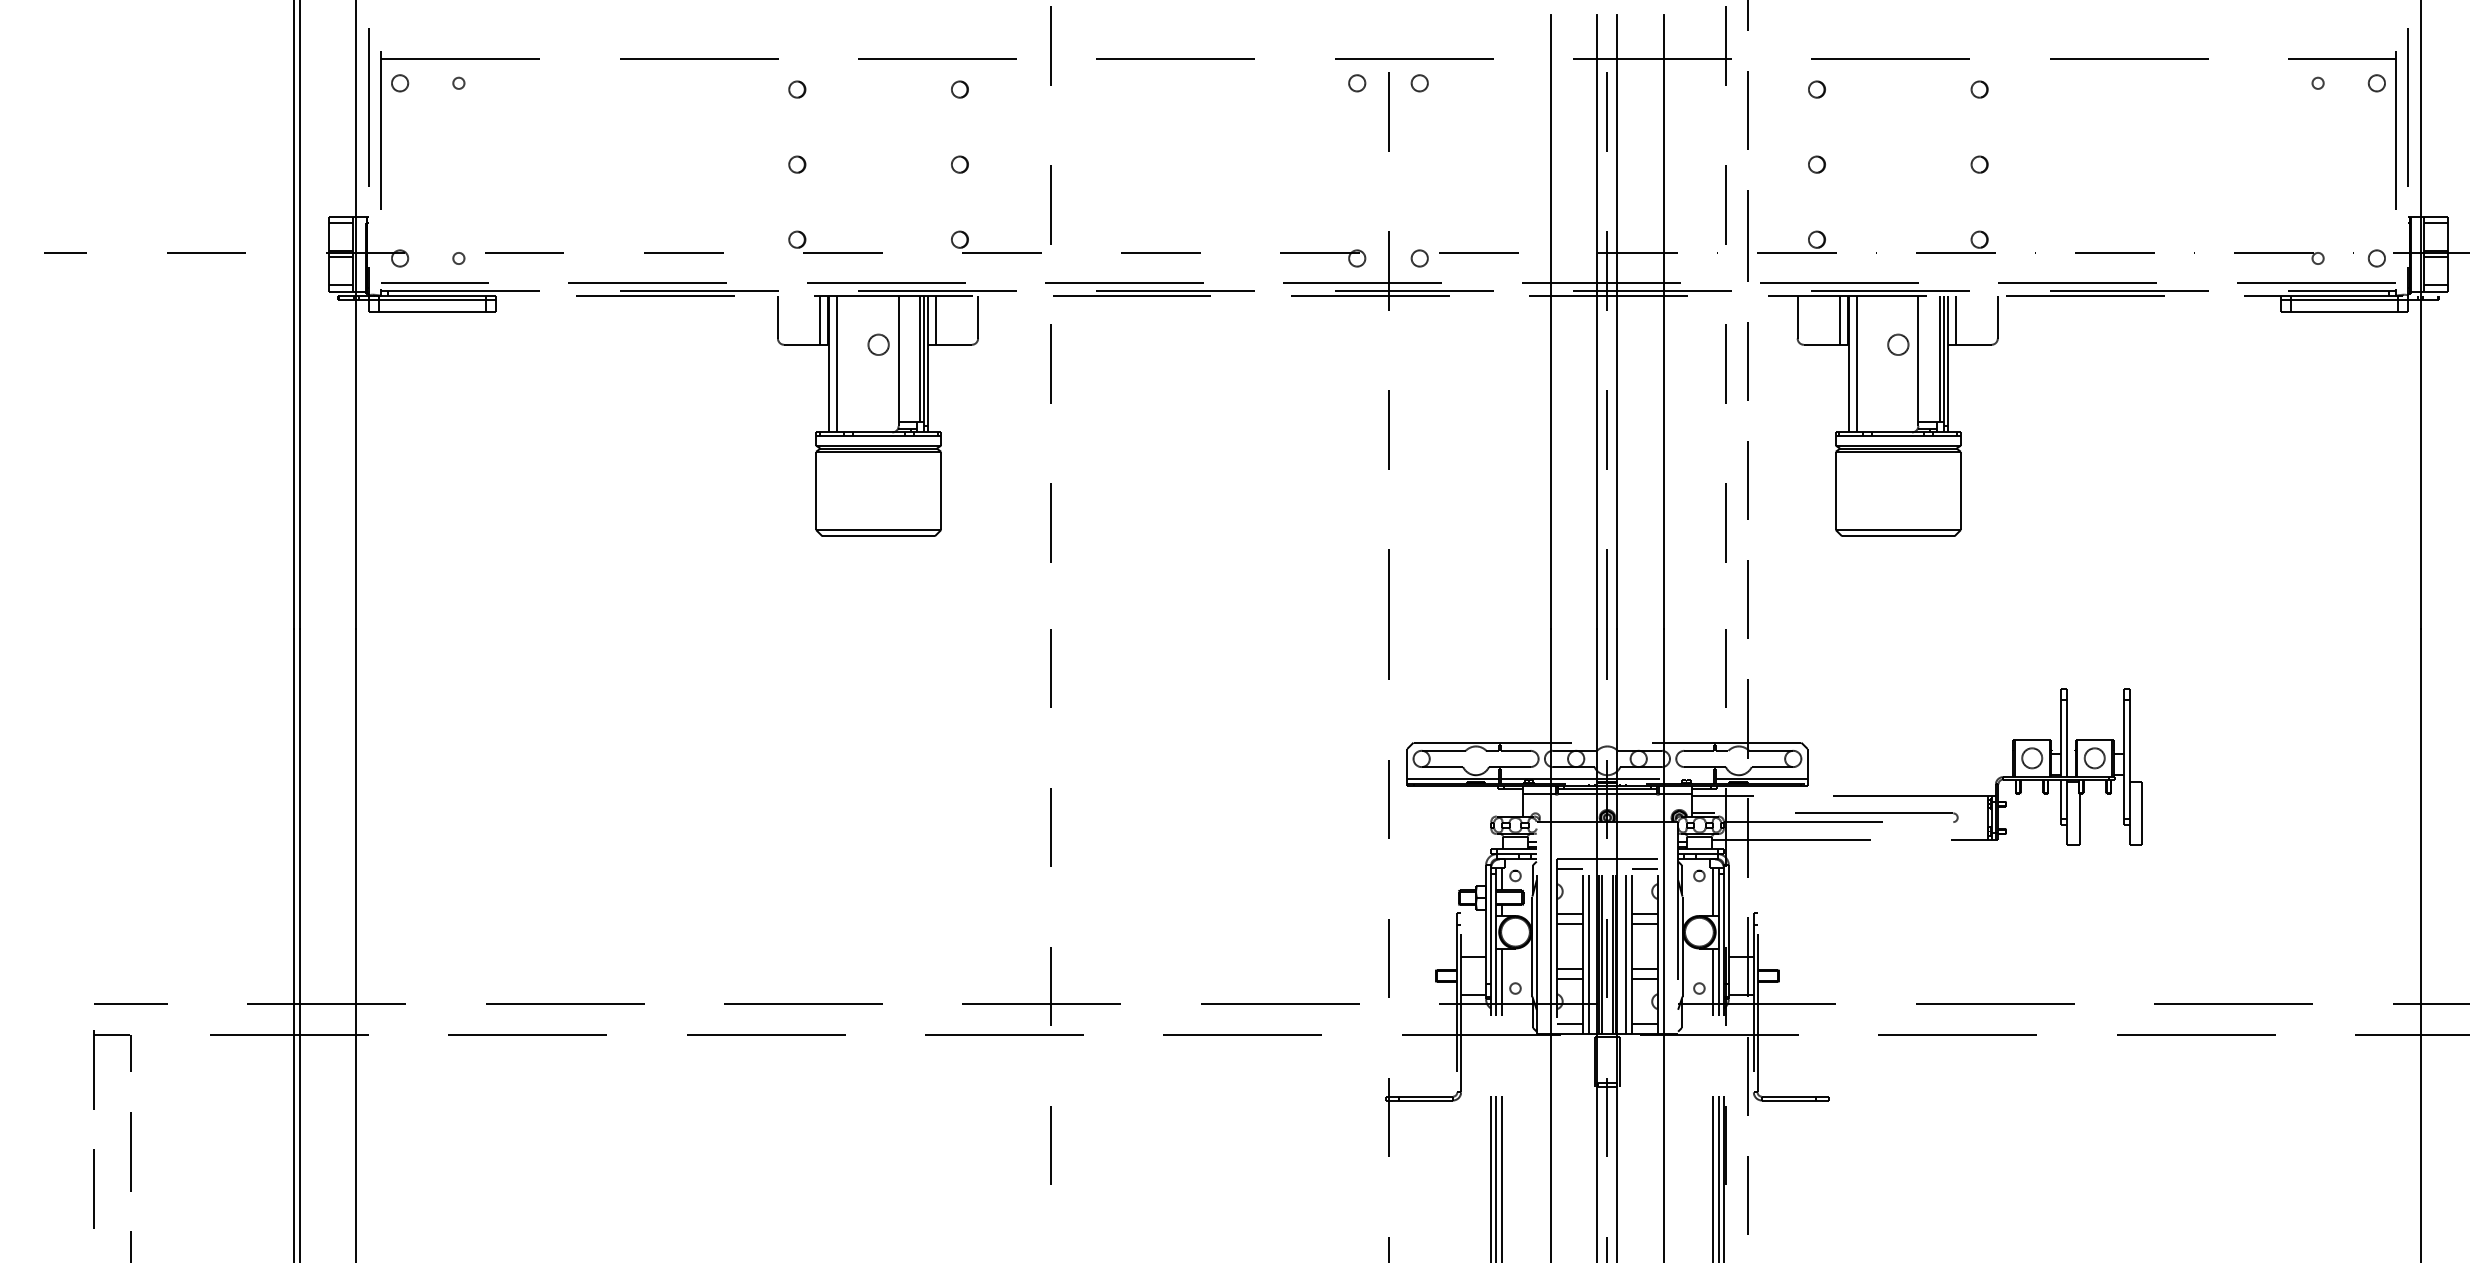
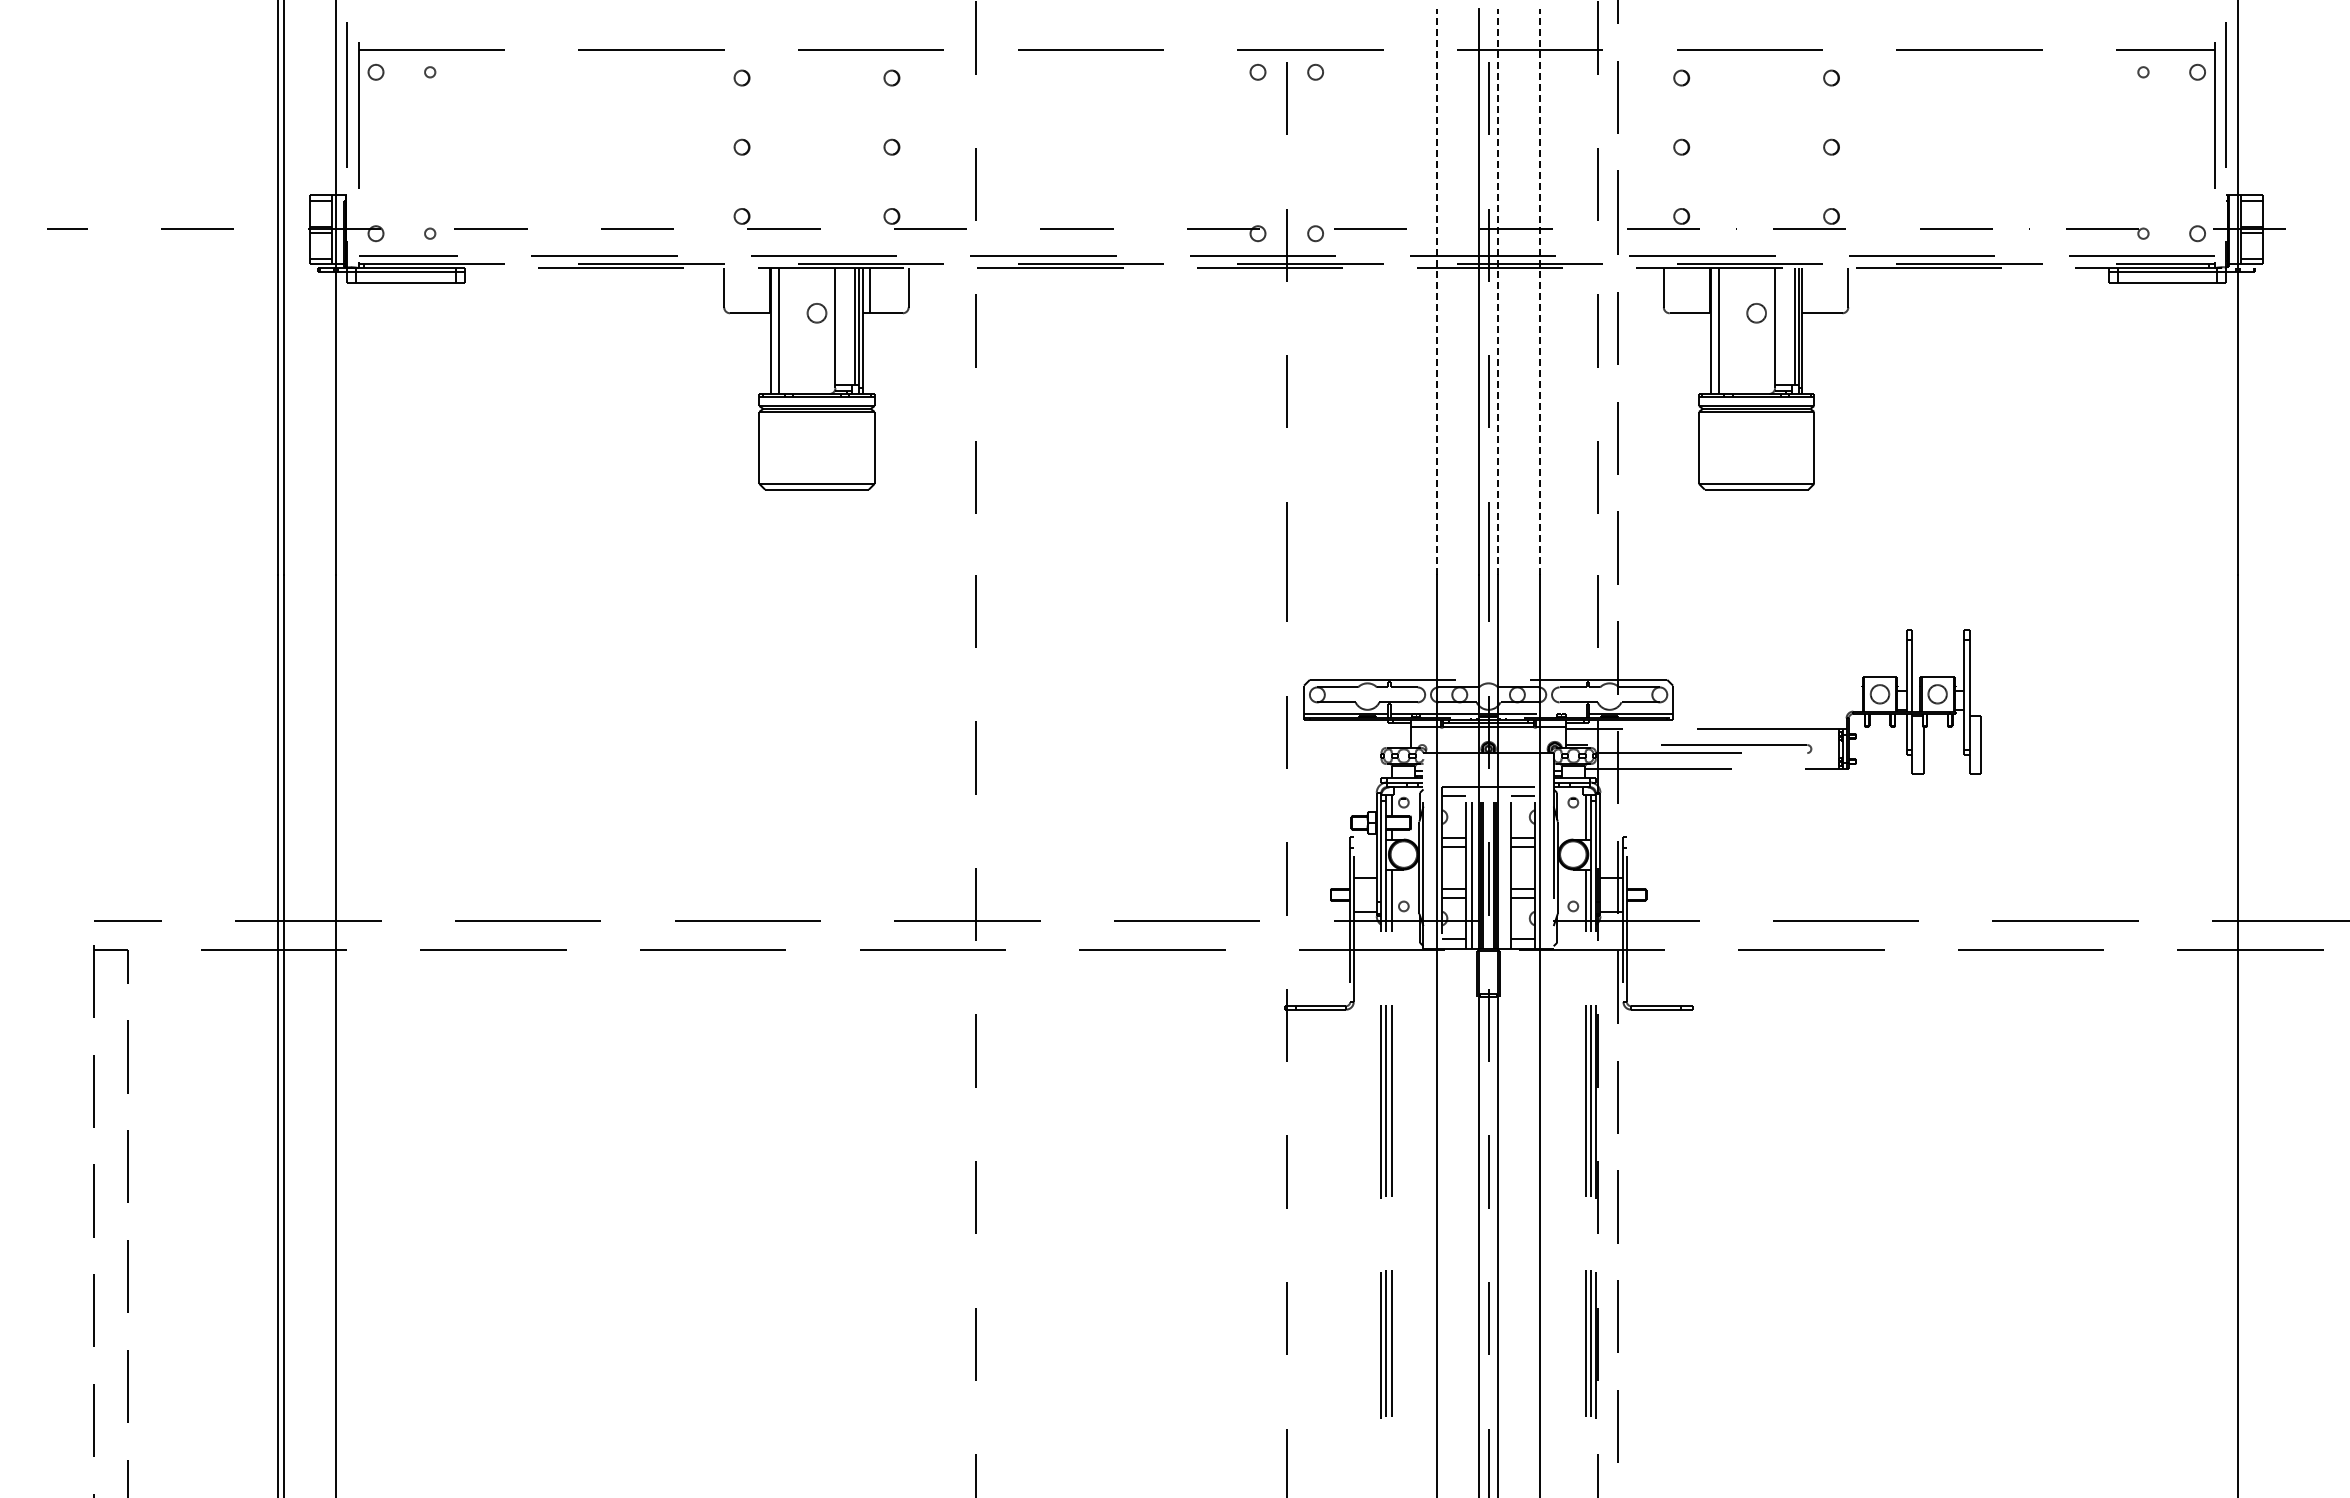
line: (819, 320) -> (762, 290), removed
line: (1839, 320) -> (1702, 290), removed
line: (1955, 320) -> (1809, 290), removed
line: (1550, 321) -> (1436, 291), solid -> dashed
line: (1617, 321) -> (1497, 291), solid -> dashed
line: (1663, 321) -> (1540, 291), solid -> dashed
line: (1625, 946) -> (1505, 867), removed

